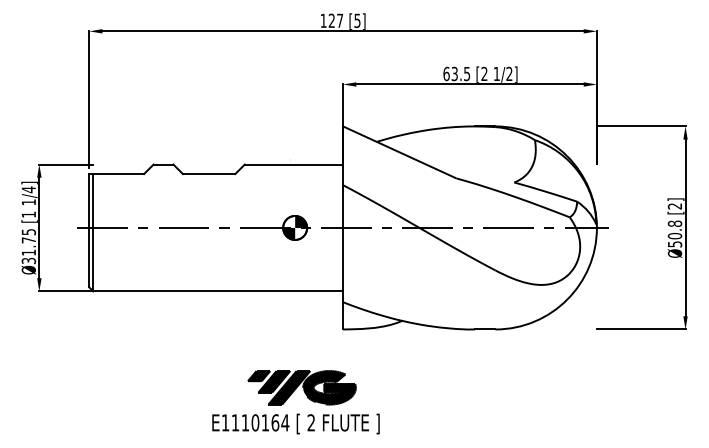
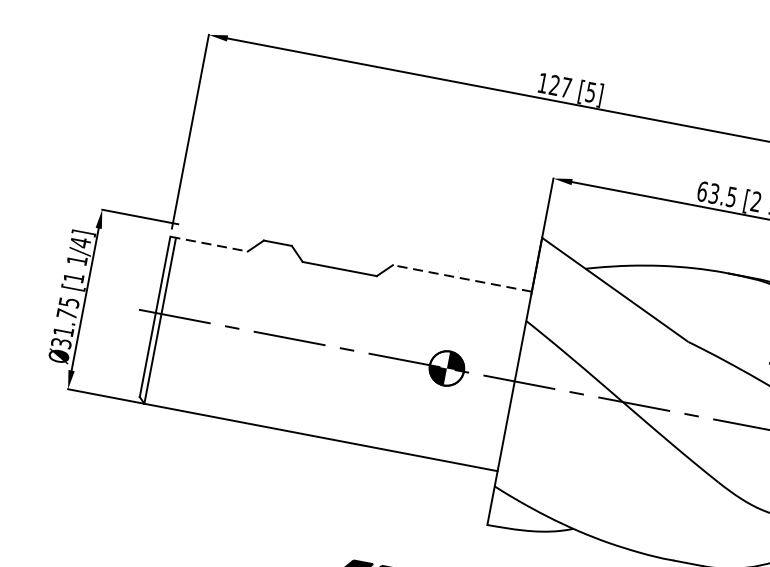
line: (293, 164) -> (461, 278), solid -> dashed
line: (117, 174) -> (210, 244), solid -> dashed

